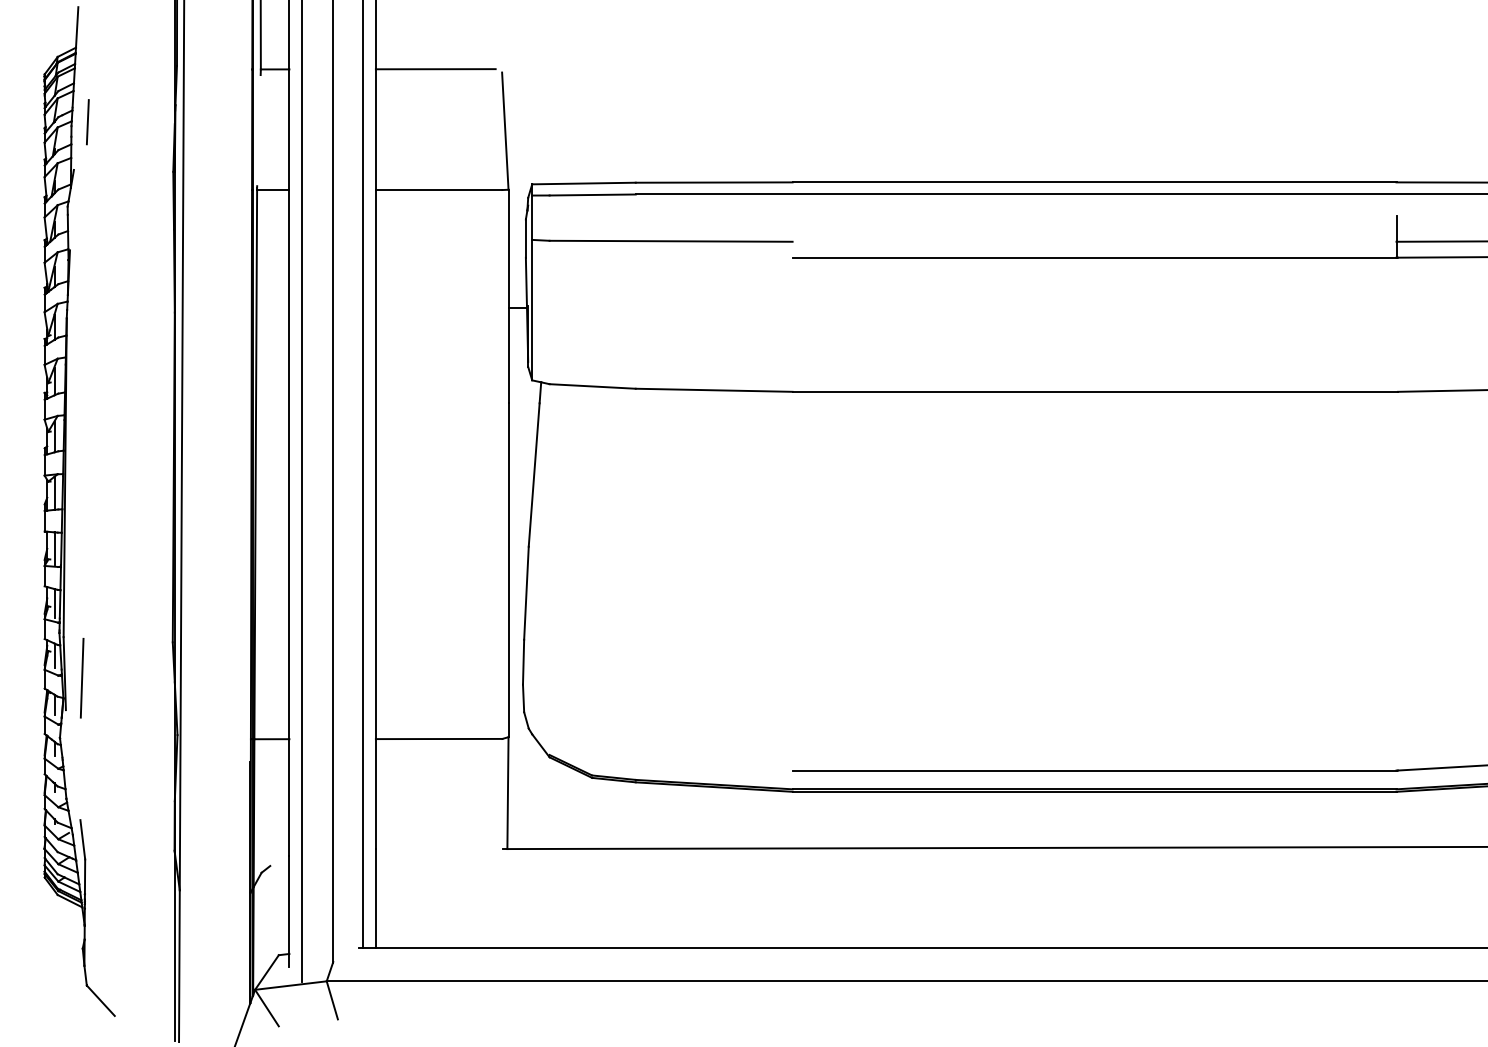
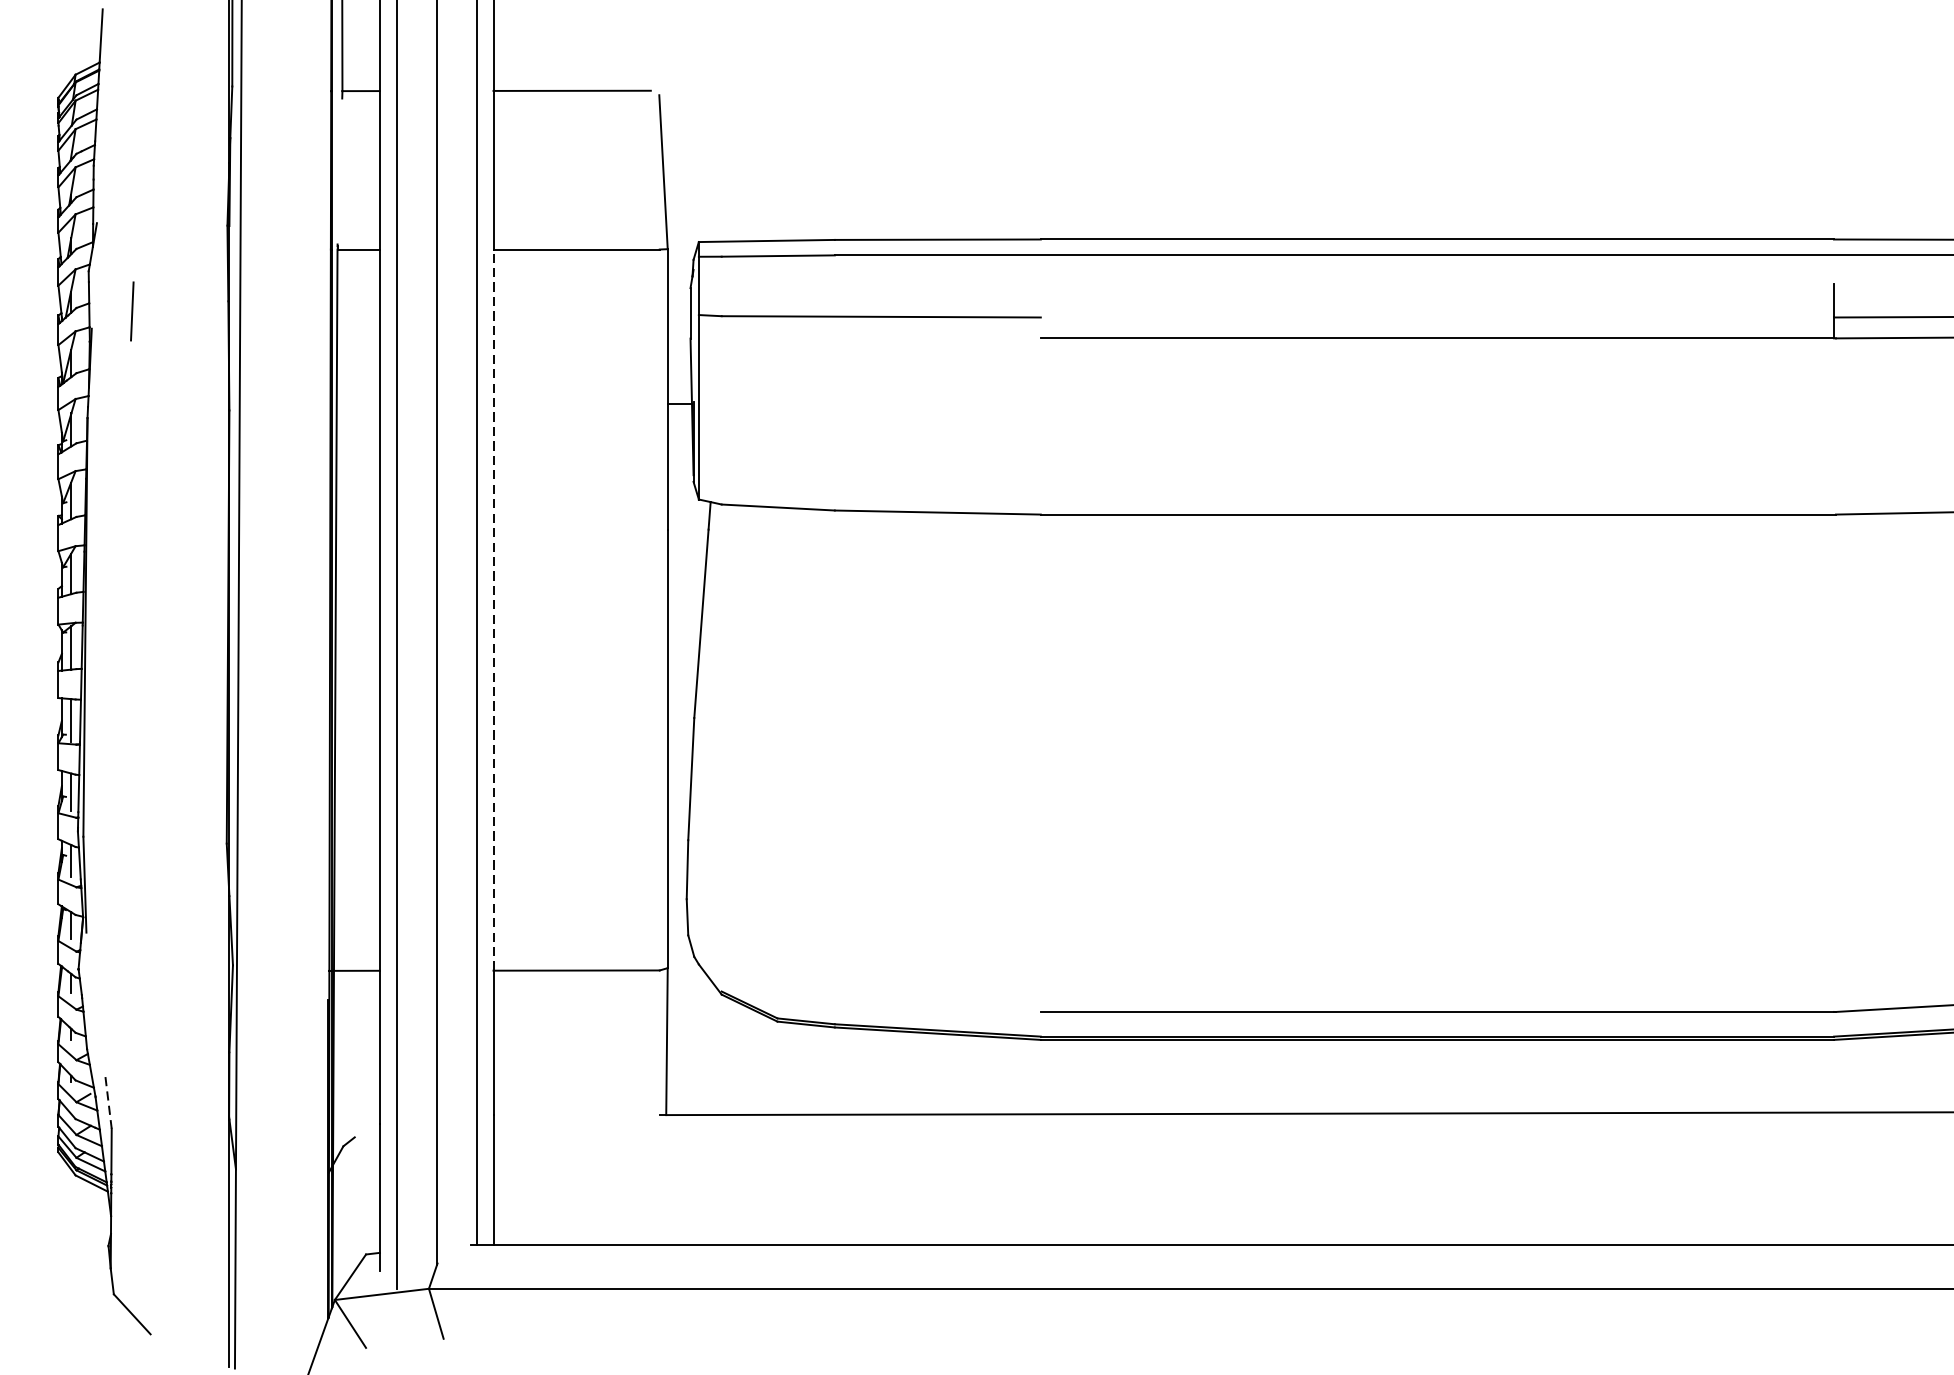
line: (87, 122) -> (131, 311), moved
line: (375, 464) -> (493, 610), solid -> dashed
line: (81, 678) -> (106, 891), removed
line: (82, 839) -> (108, 1102), solid -> dashed

